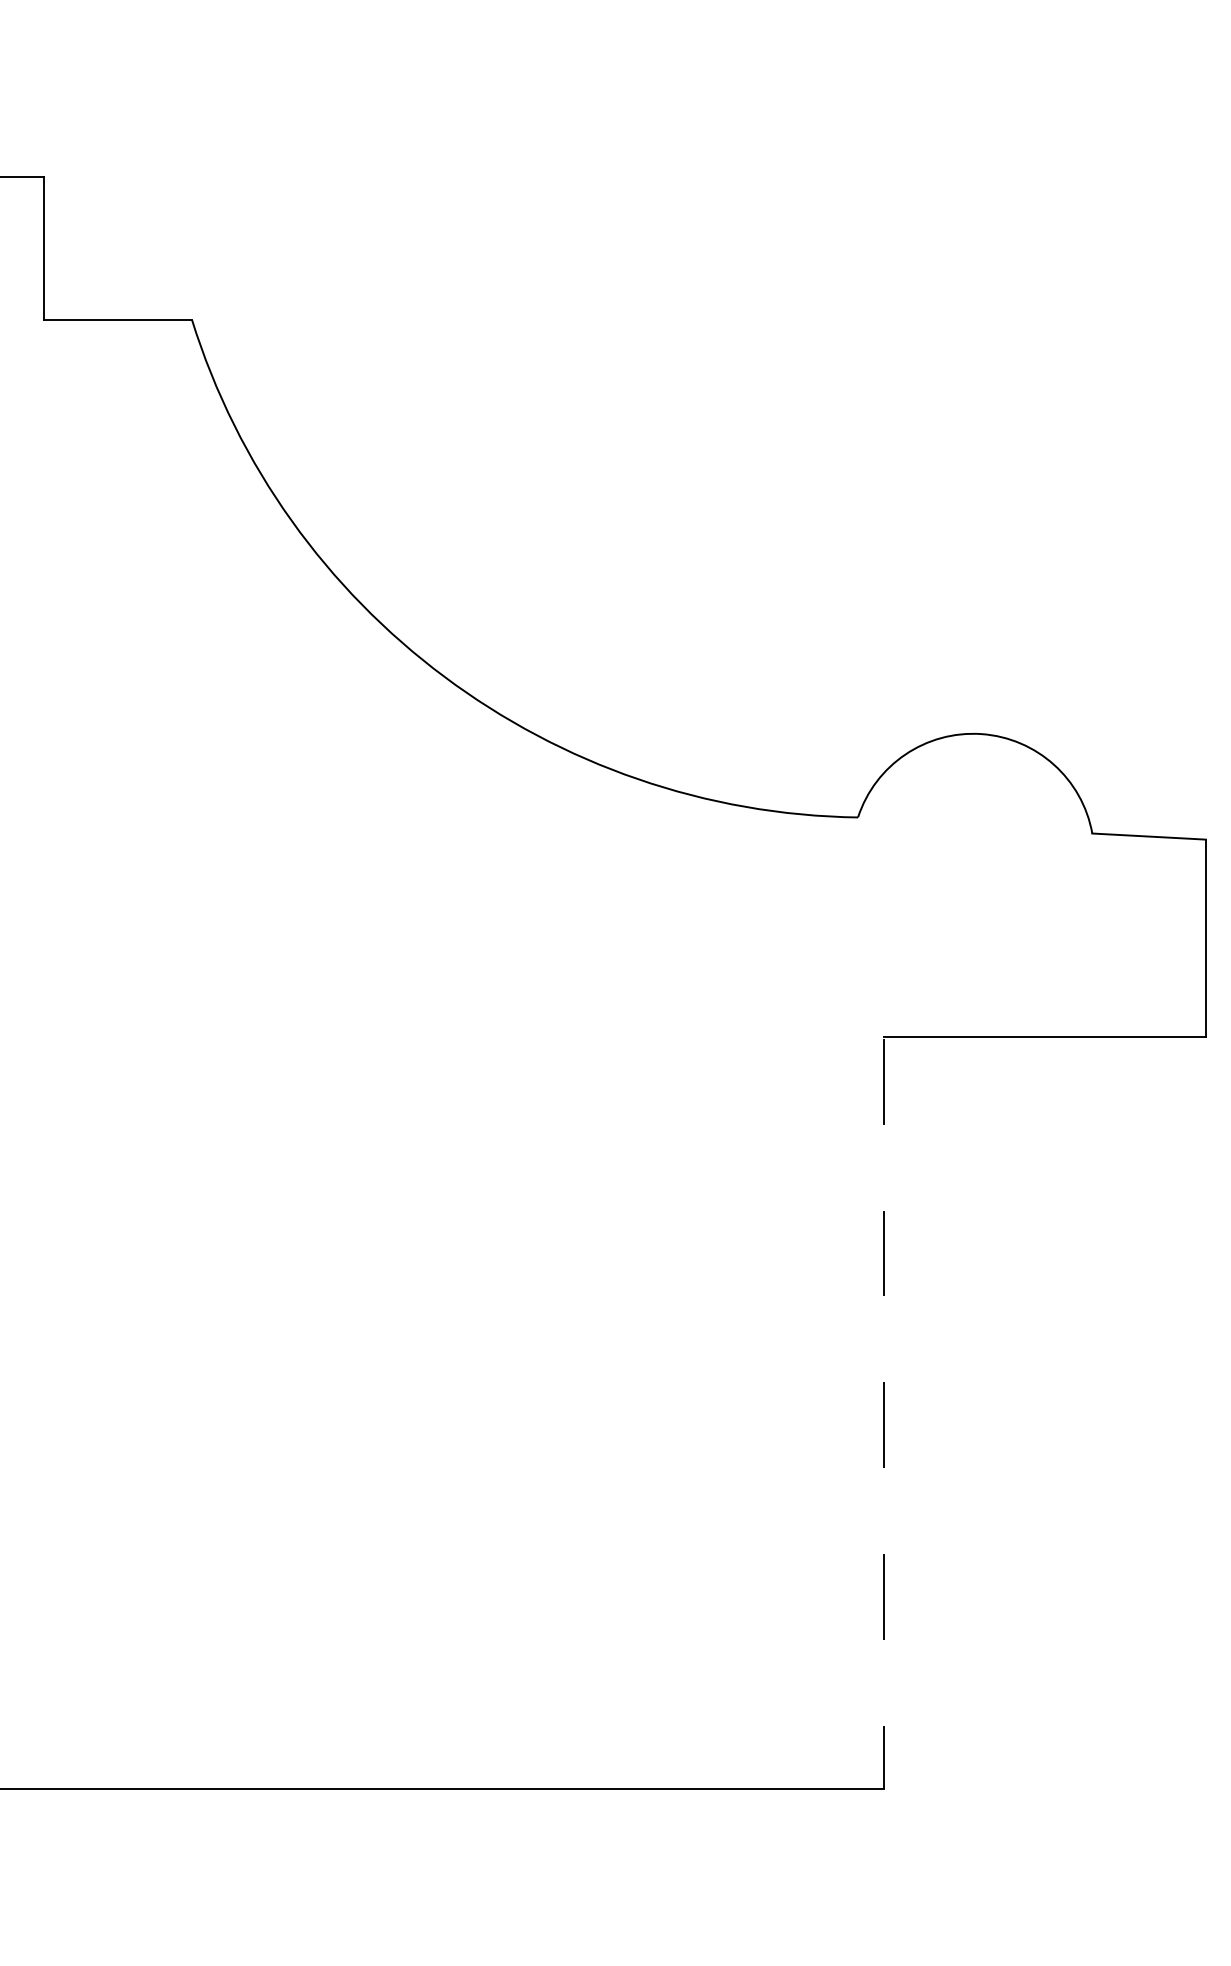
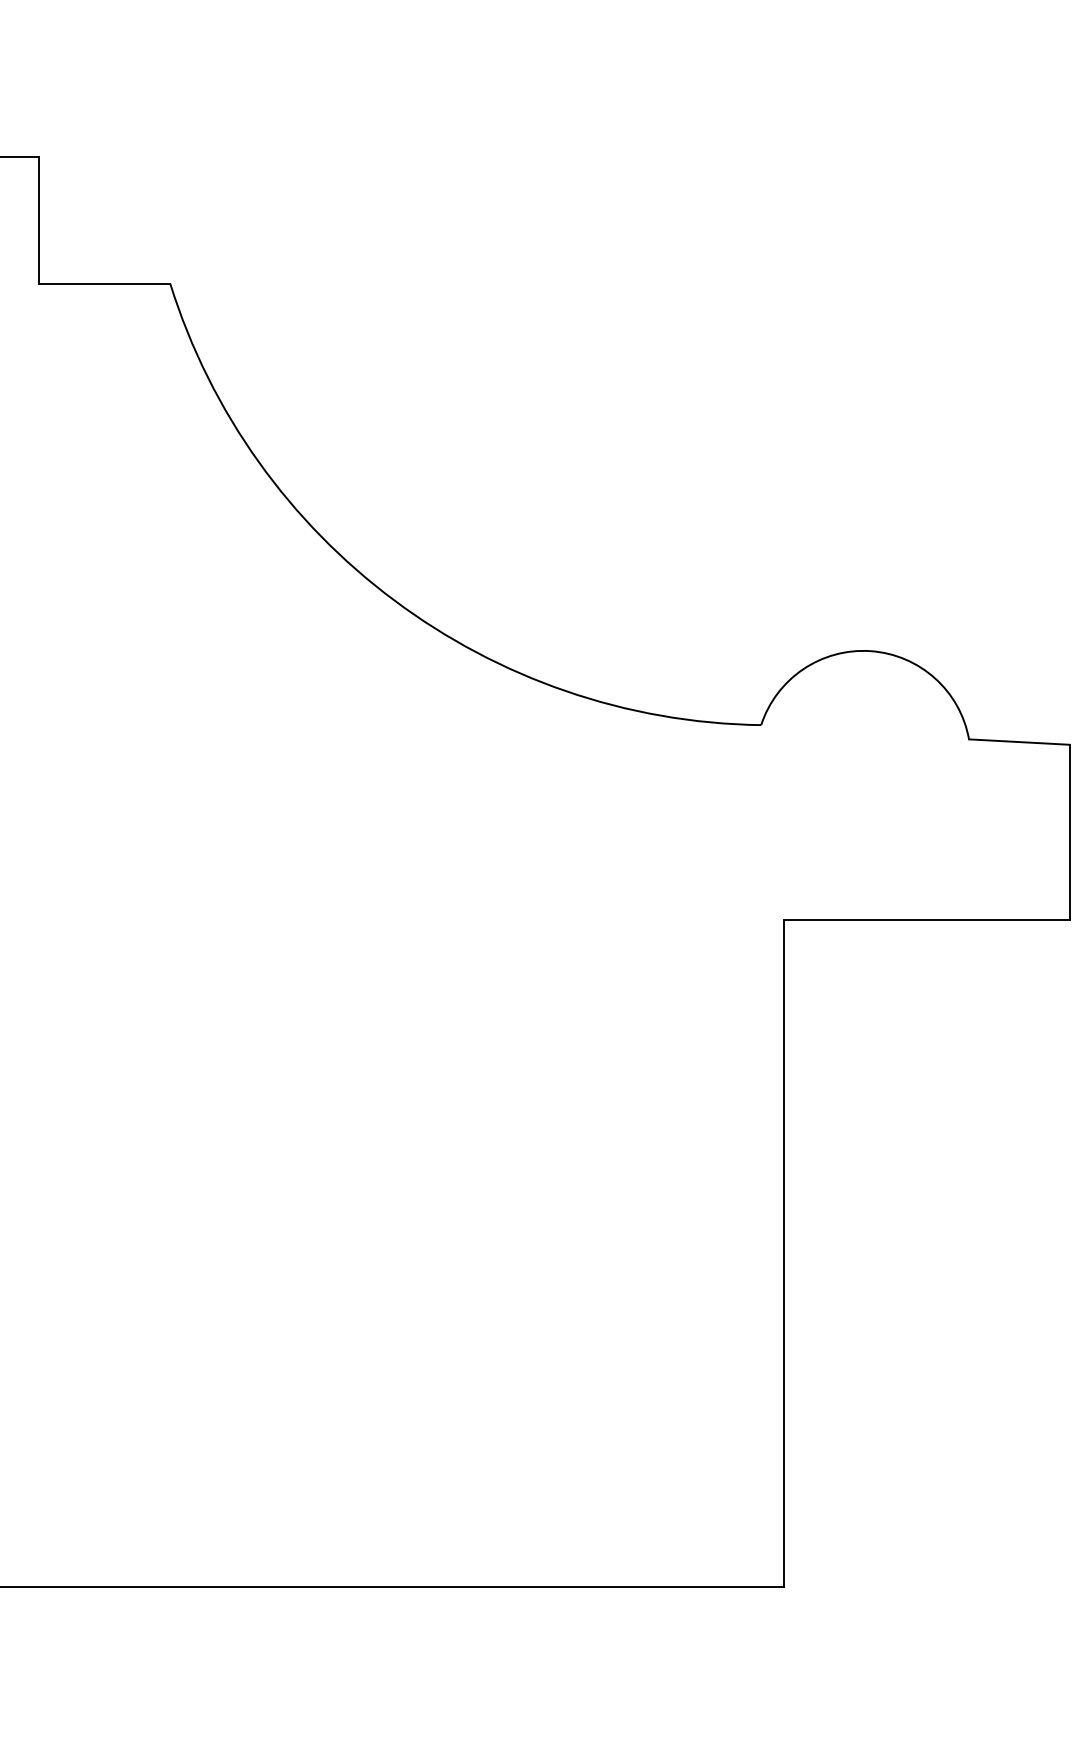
line: (883, 1414) -> (783, 1254), dashed -> solid

